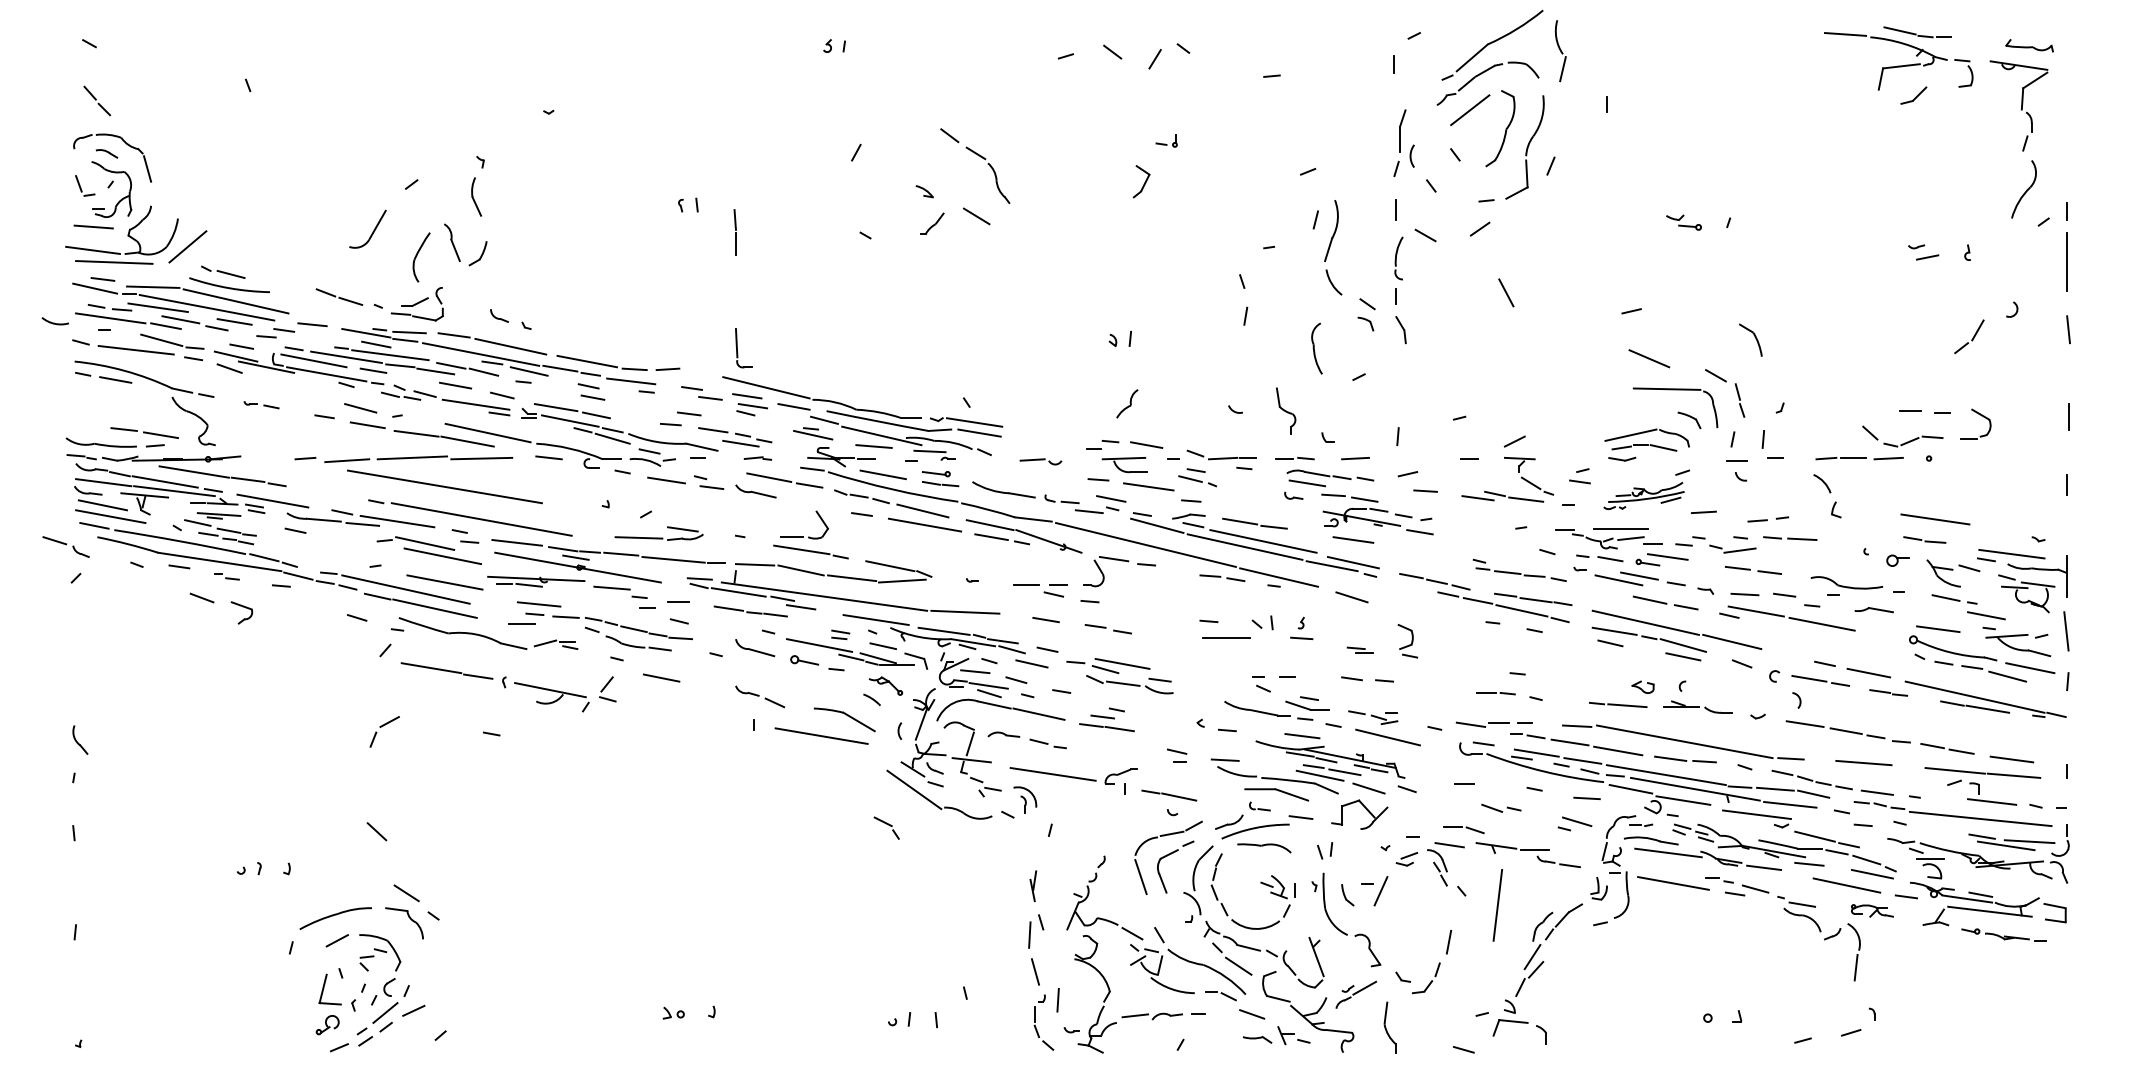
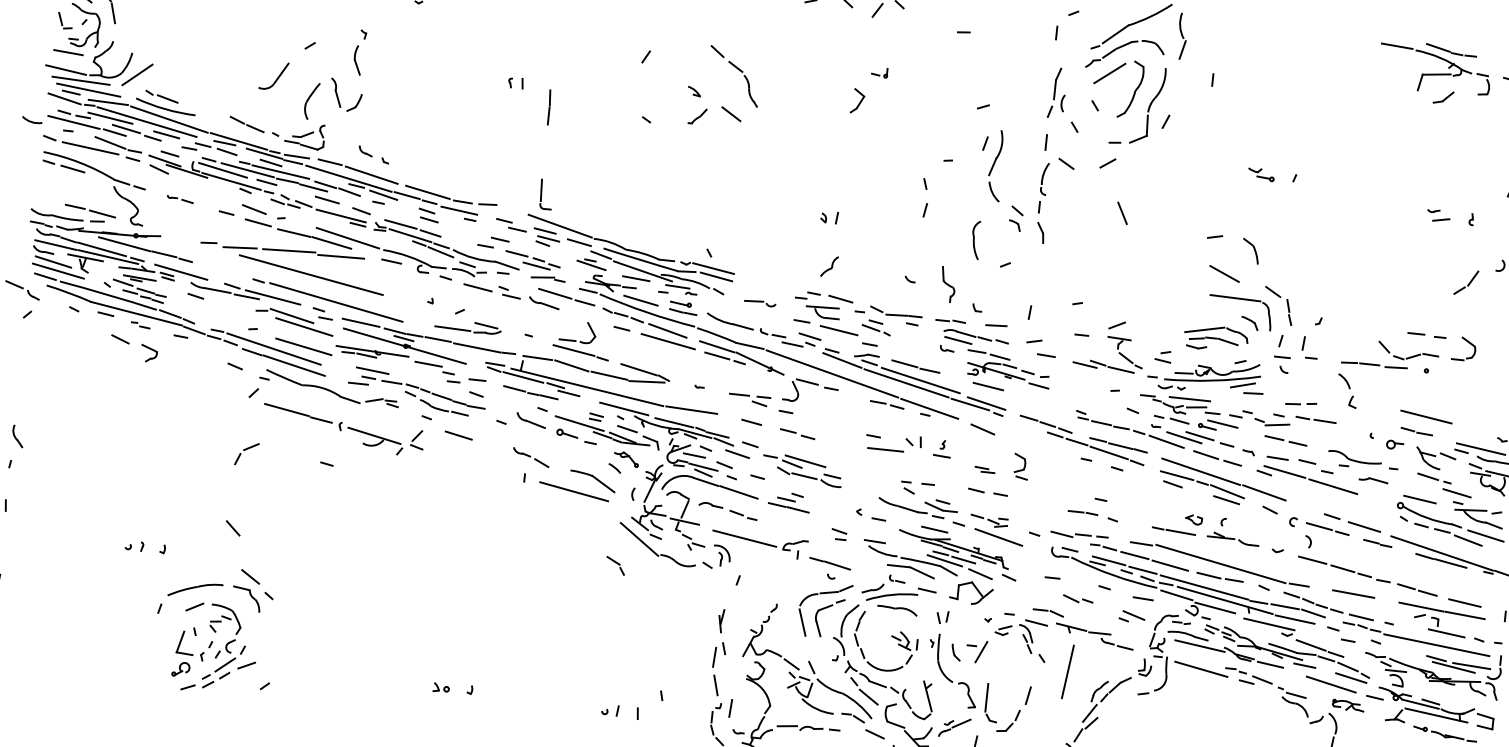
line: (125, 273) -> (88, 89), added
line: (330, 320) -> (238, 141), added
line: (316, 335) -> (226, 151), added
part: (1750, 339) -> (1250, 250), moved
part: (757, 458) -> (547, 278), size x1.67
part: (1643, 495) -> (1209, 376), size x1.67
line: (1595, 587) -> (1166, 441), added
line: (1394, 950) -> (986, 697), added

